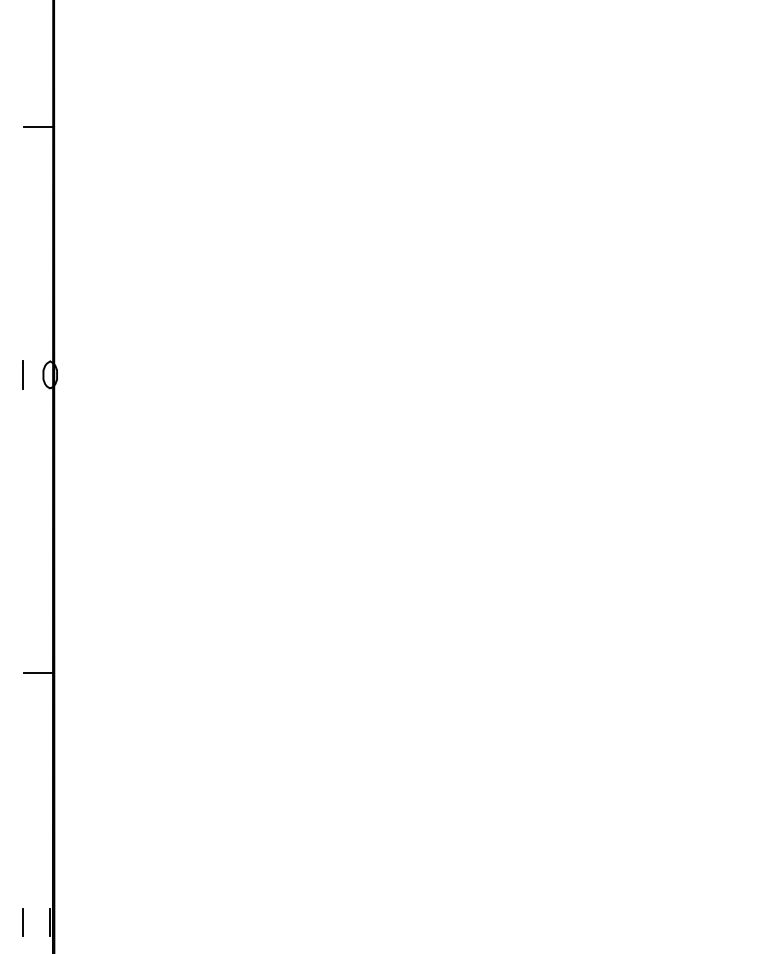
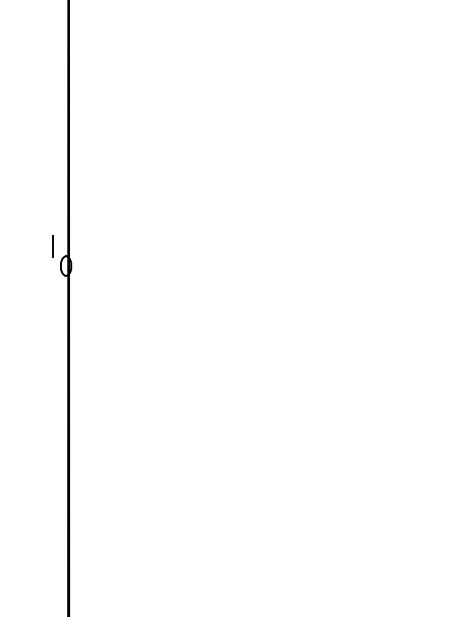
line: (37, 127) -> (56, 80), removed
line: (22, 374) -> (52, 246), moved
line: (37, 673) -> (56, 490), removed

